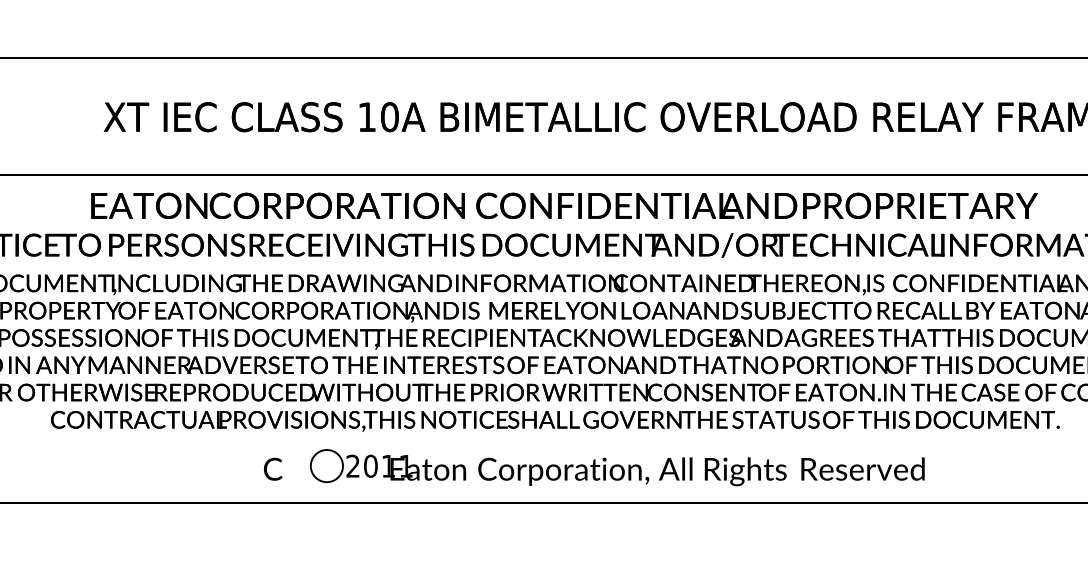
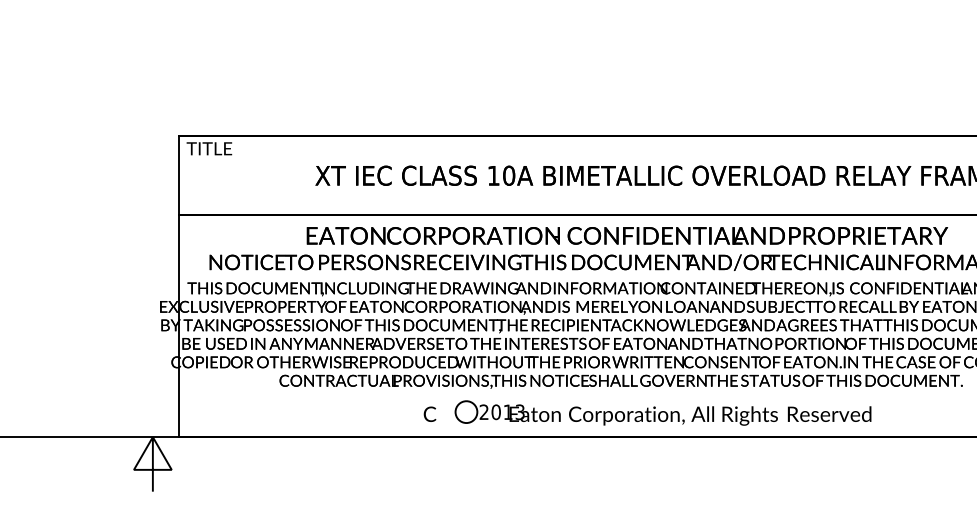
text: (405, 466) -> (519, 412), 2011 -> 2013

